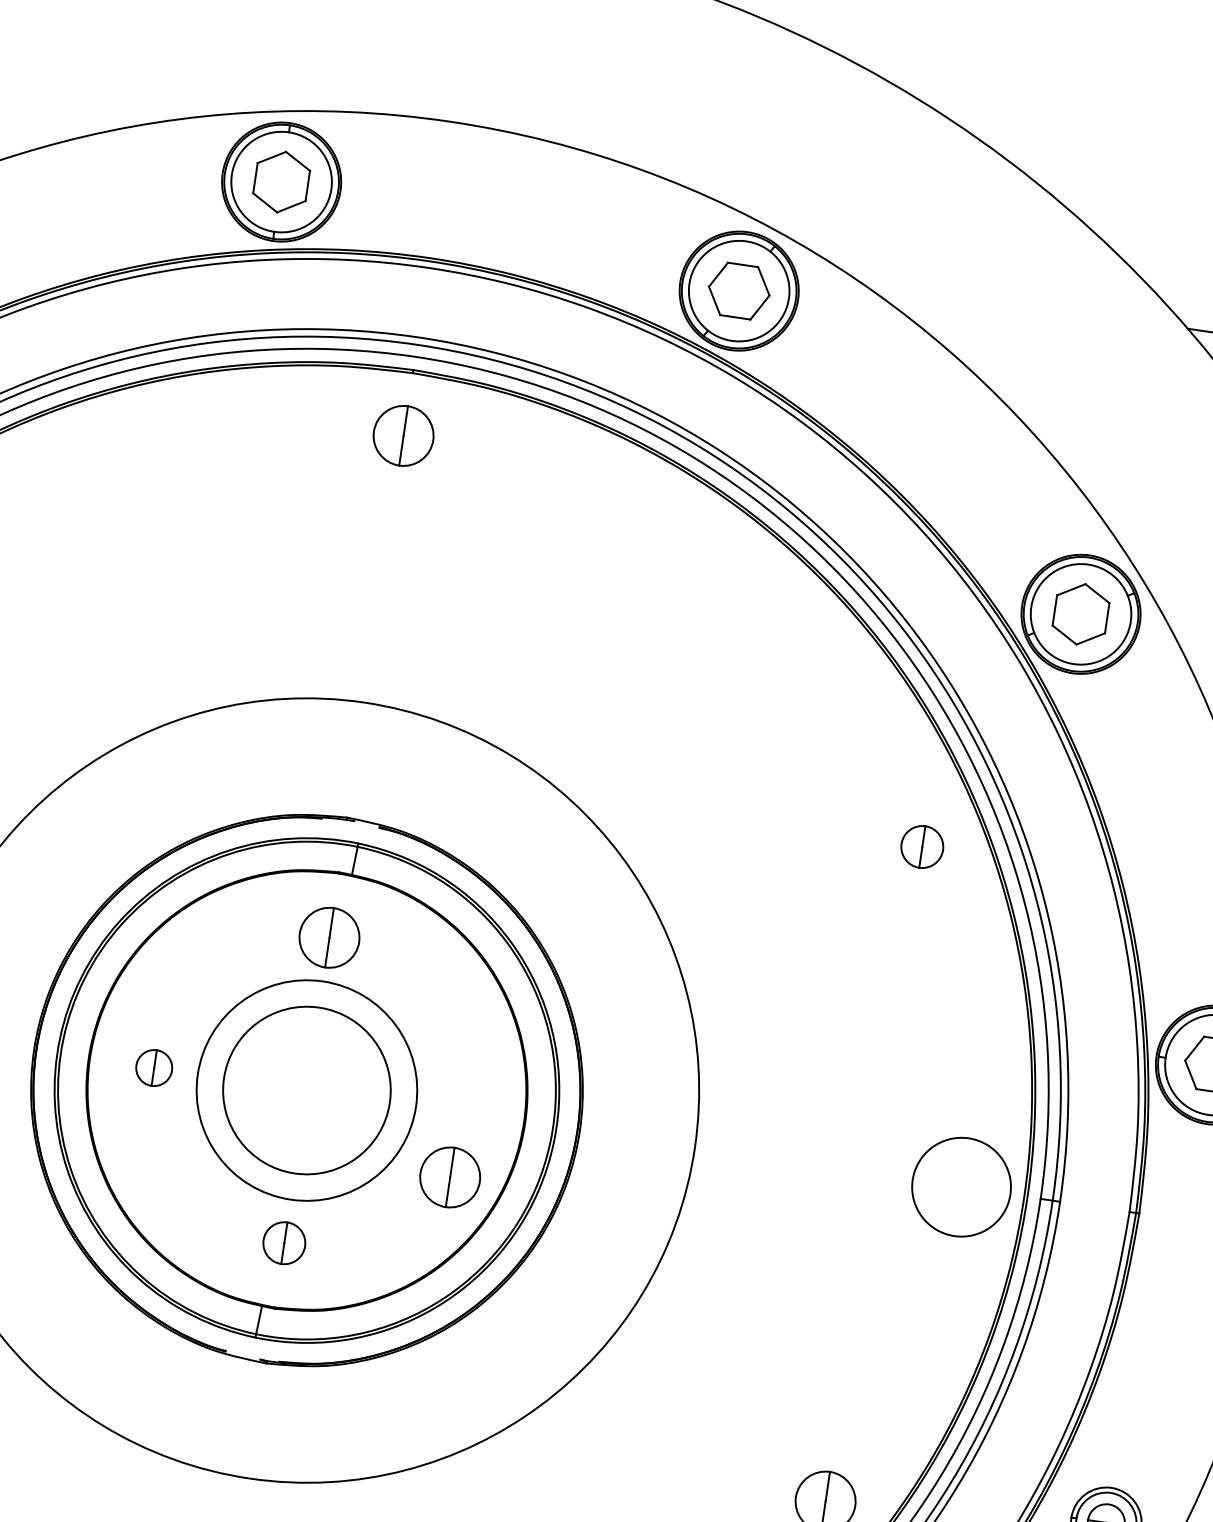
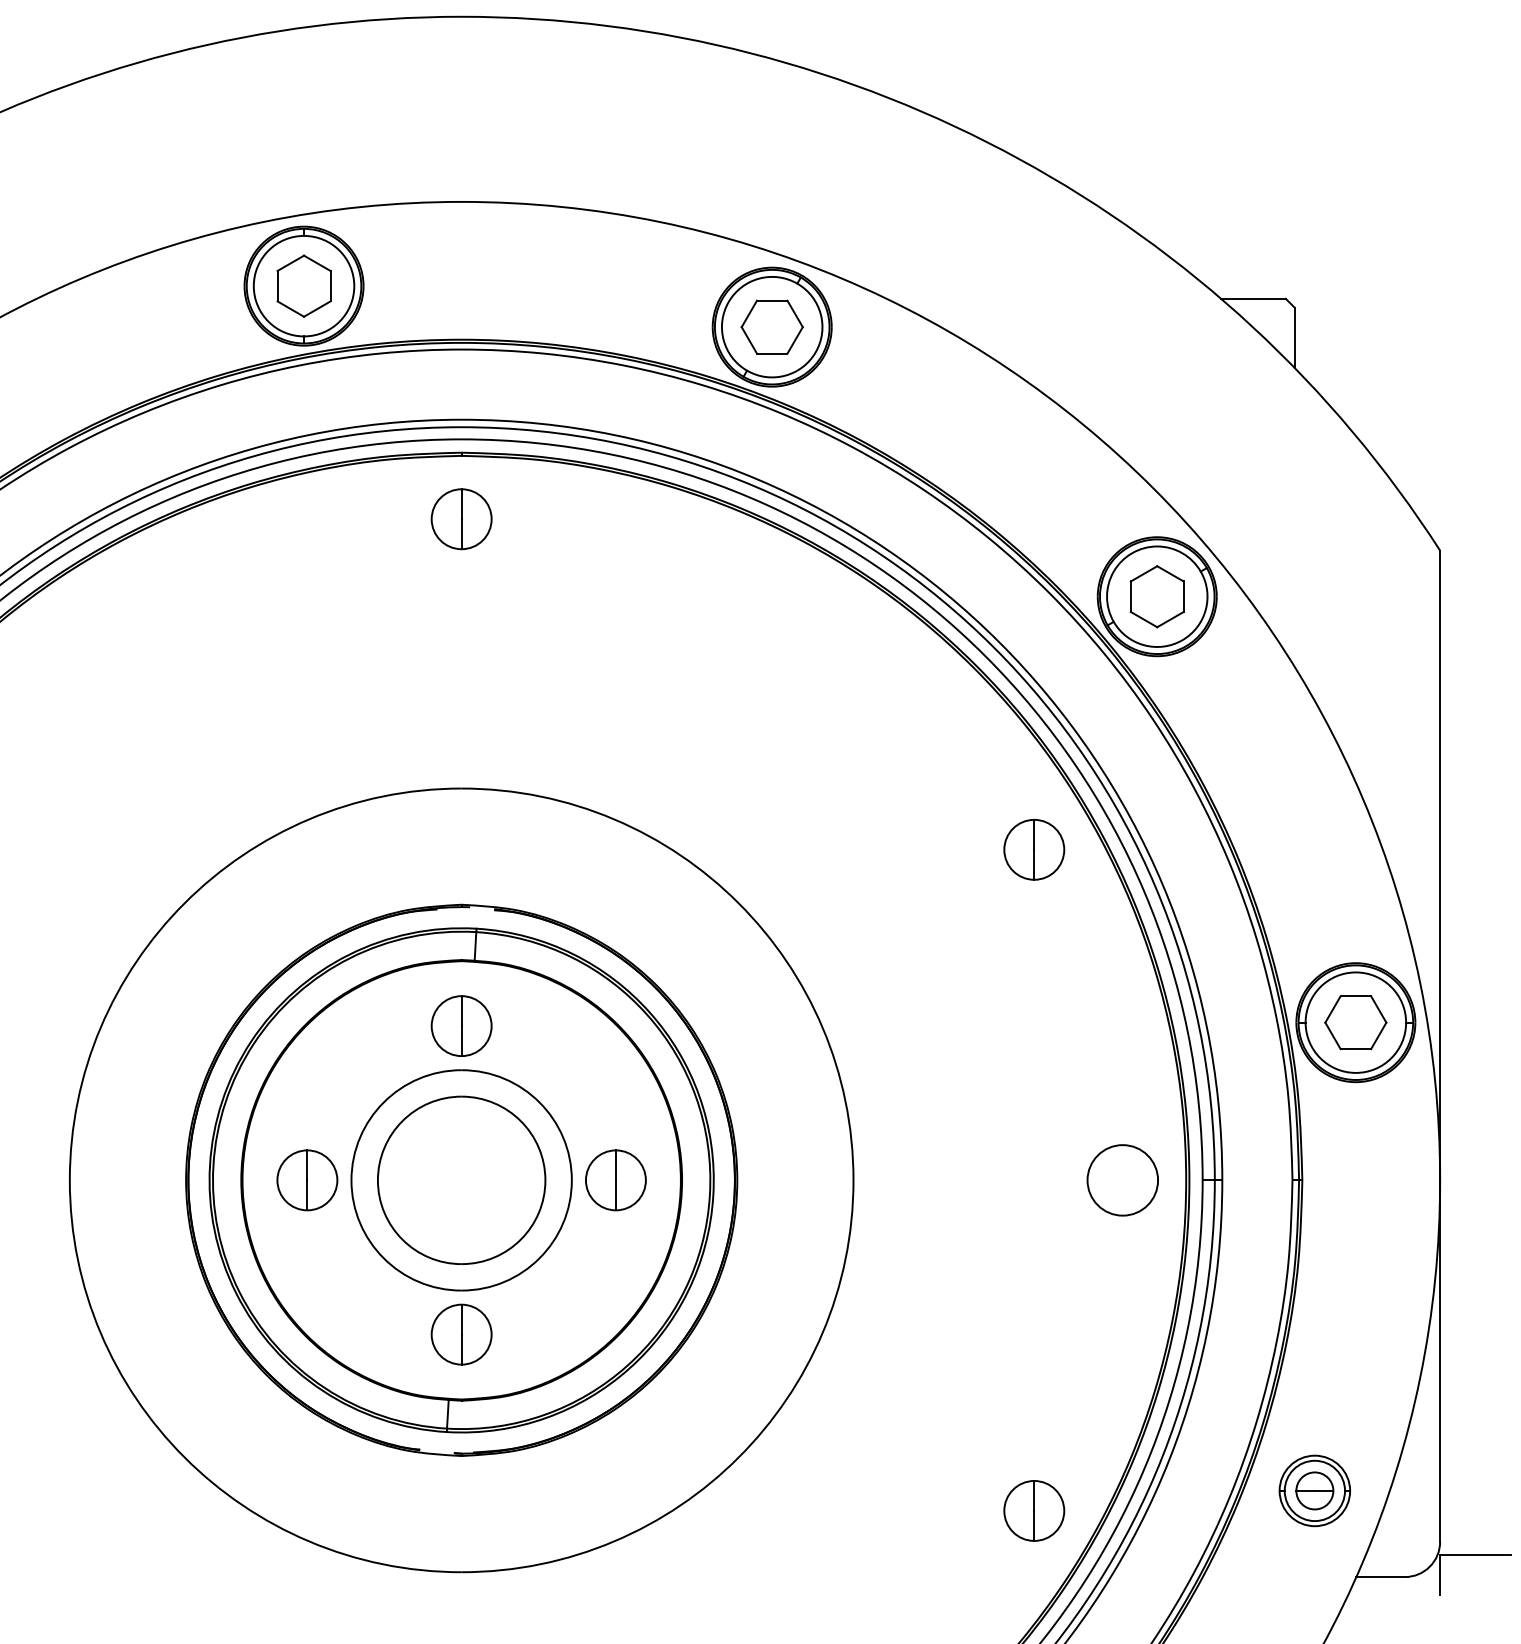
part: (922, 846) -> (1034, 849), size x1.43
part: (154, 1068) -> (307, 1180), size x1.67
part: (449, 1177) -> (615, 1180), moved
circle: (961, 1187) -> (1122, 1180), size x0.71
part: (284, 1243) -> (461, 1334), size x1.43

